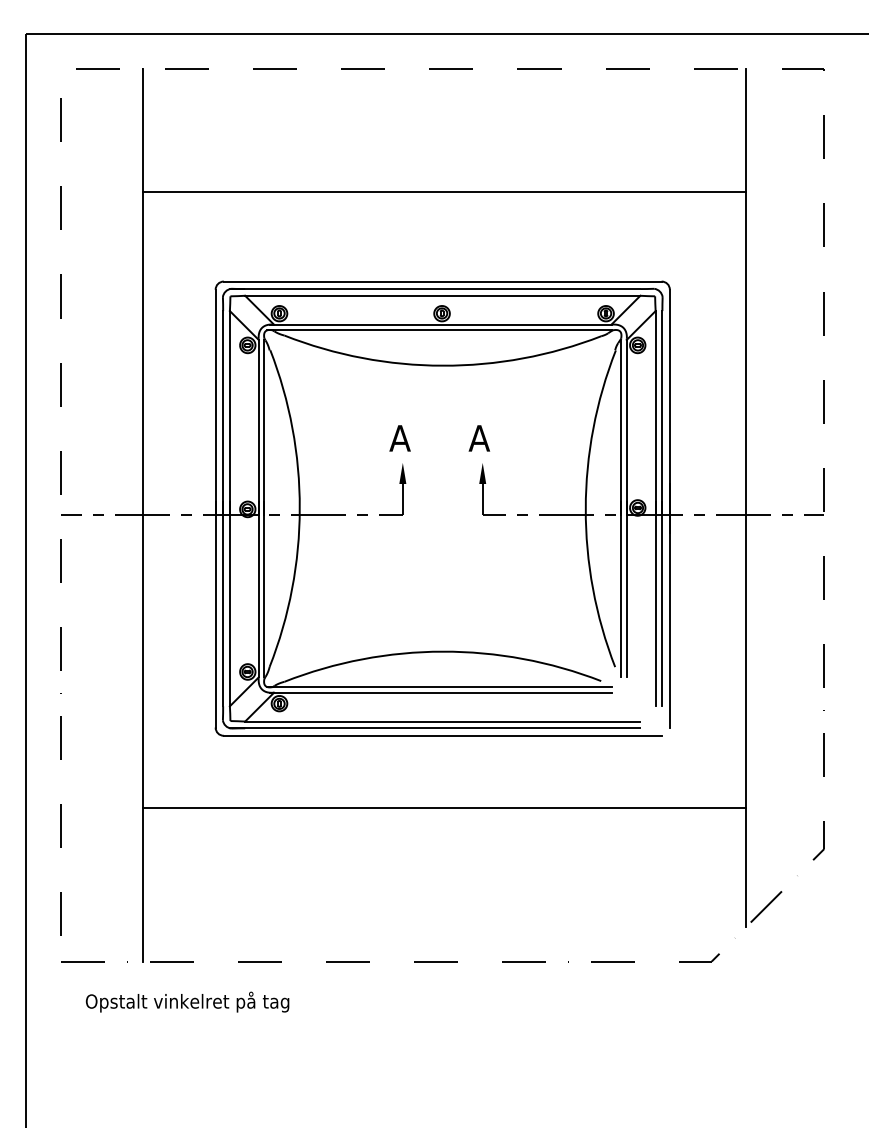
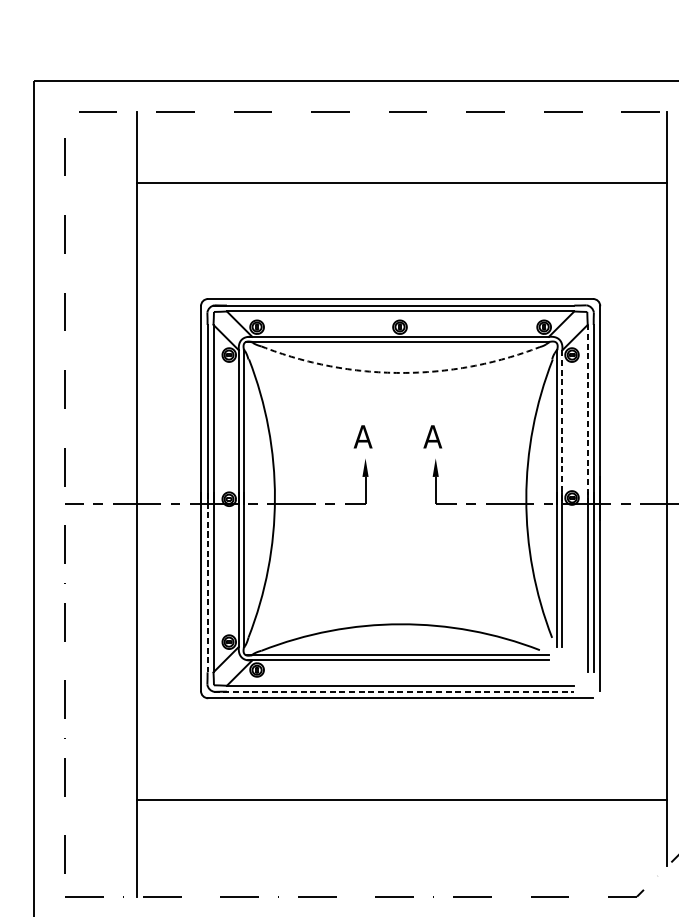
line: (444, 191) -> (402, 182), moved
arc: (442, 365) -> (400, 372), solid -> dashed
line: (655, 412) -> (587, 414), solid -> dashed
line: (626, 427) -> (562, 427), solid -> dashed
line: (223, 604) -> (207, 582), solid -> dashed
line: (435, 728) -> (394, 691), solid -> dashed
line: (444, 808) -> (402, 800), moved

